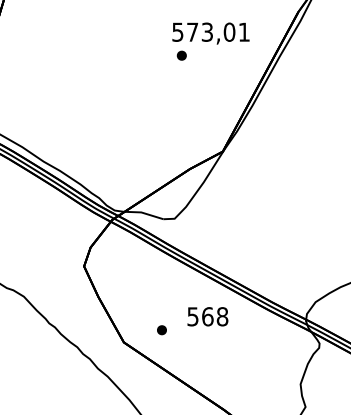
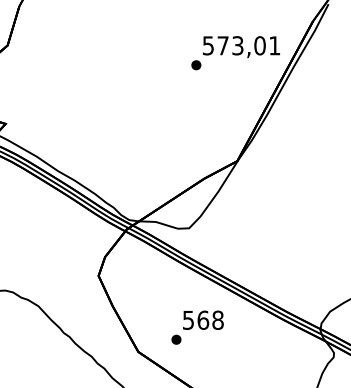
text: (210, 33) -> (240, 47), moved
text: (207, 316) -> (202, 320), moved

